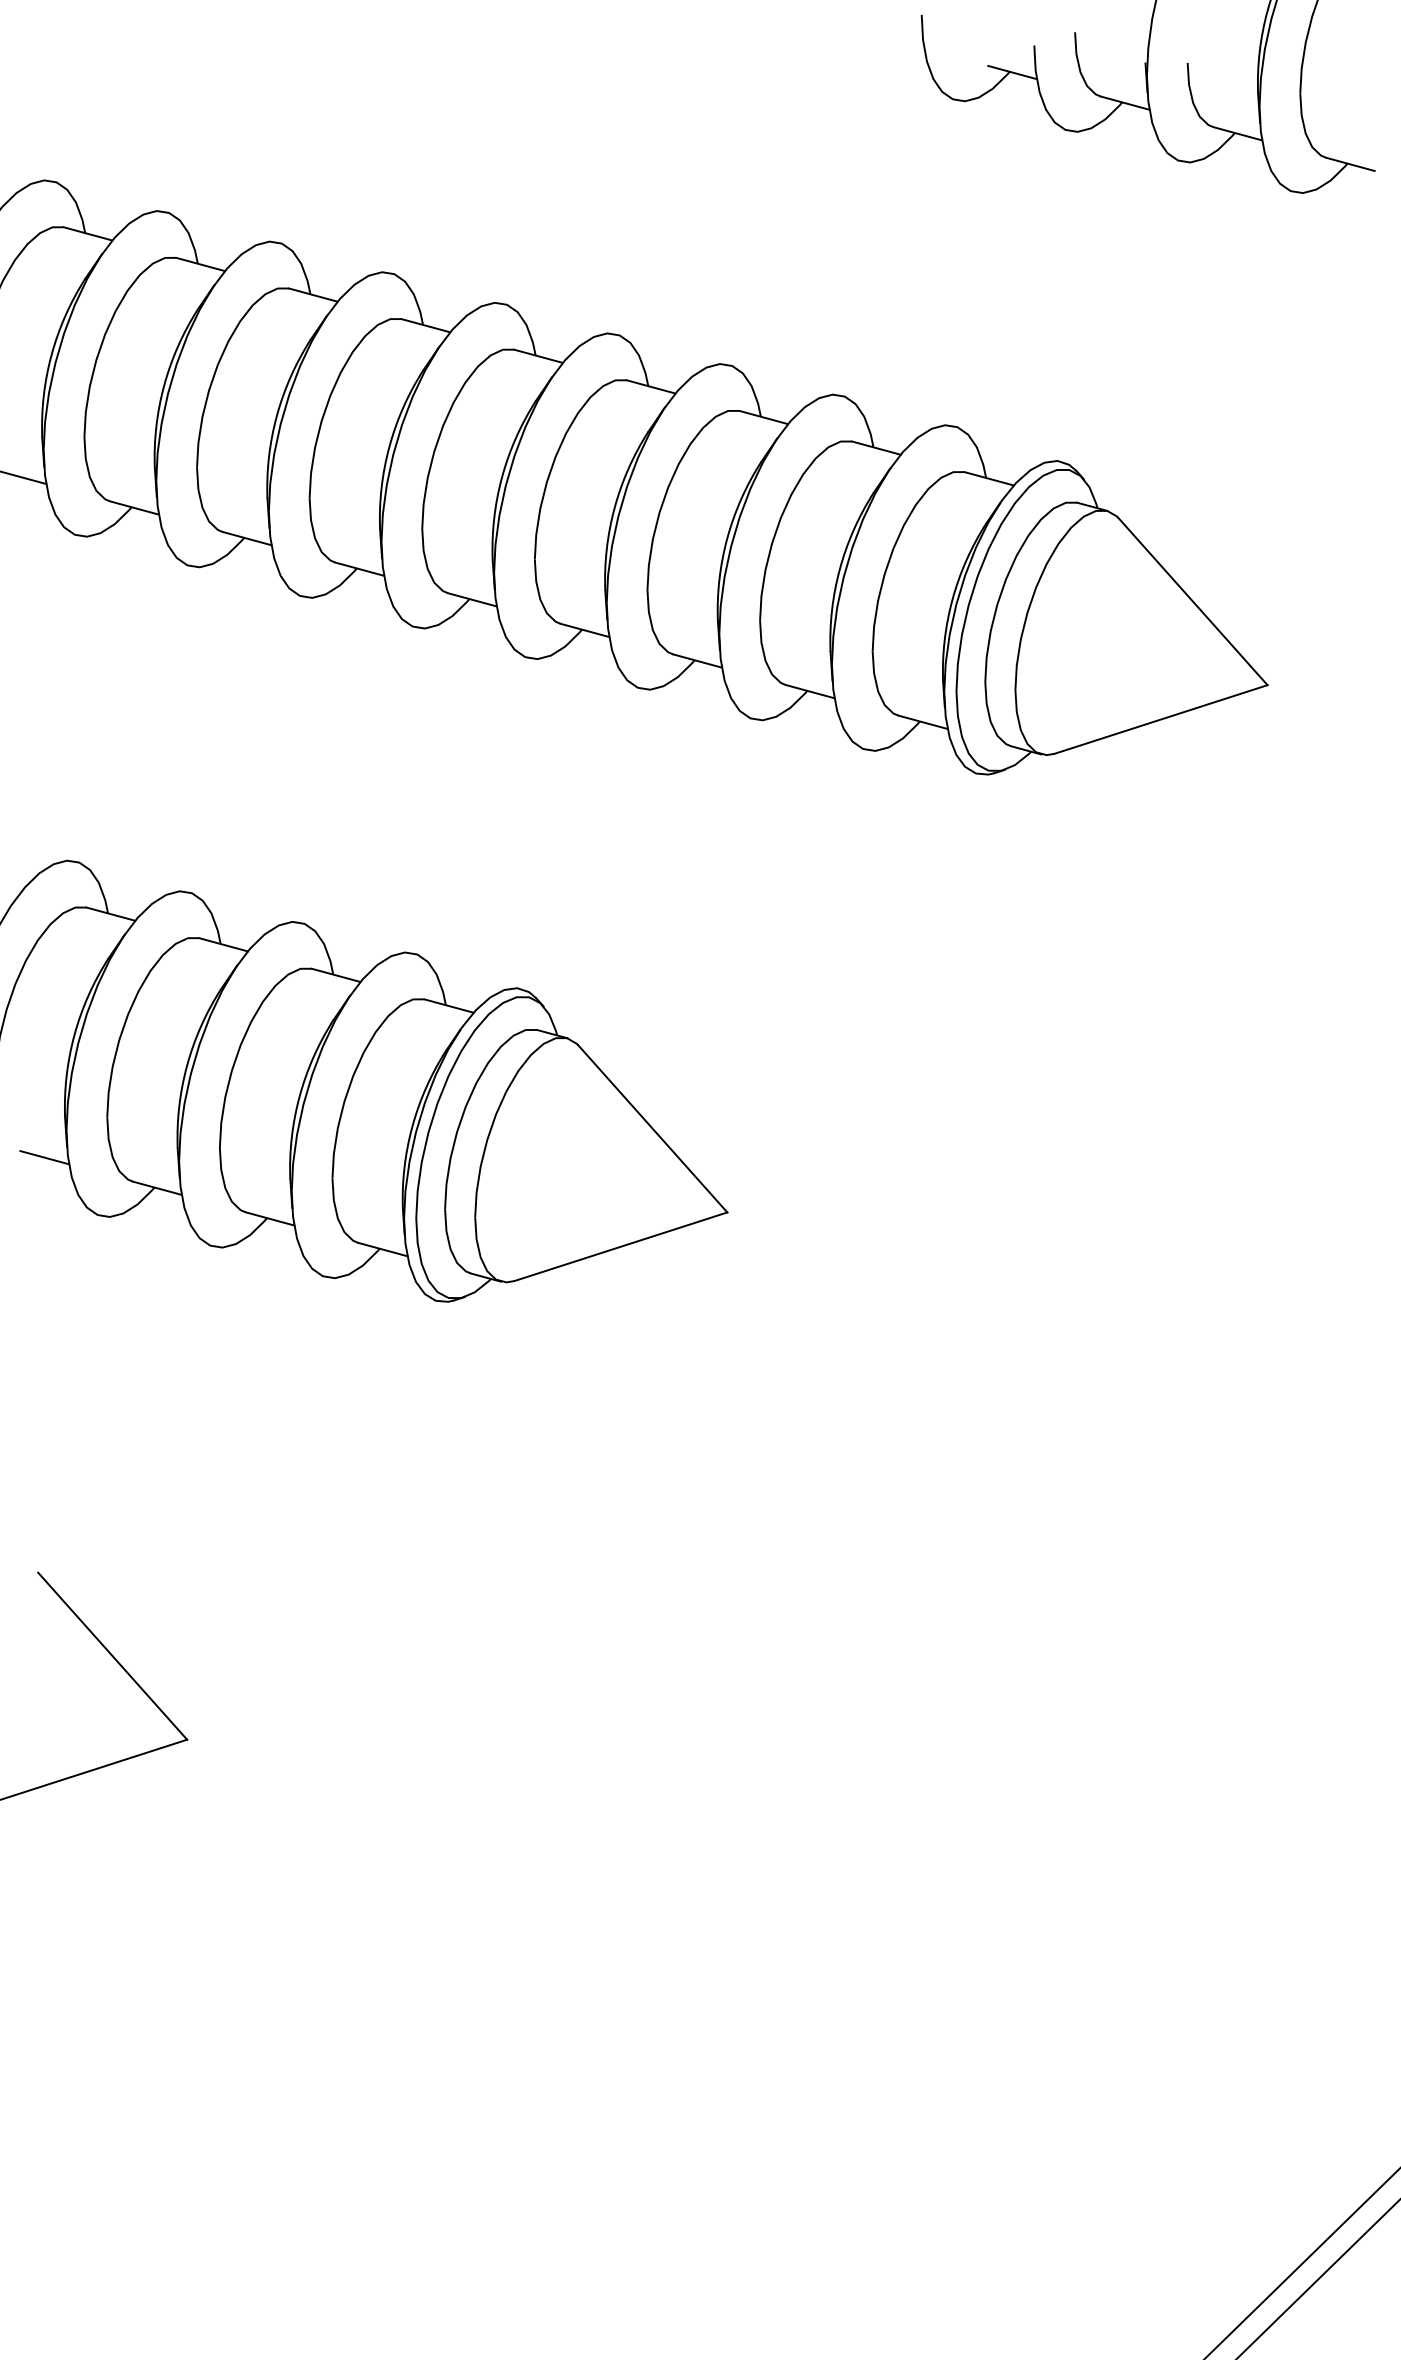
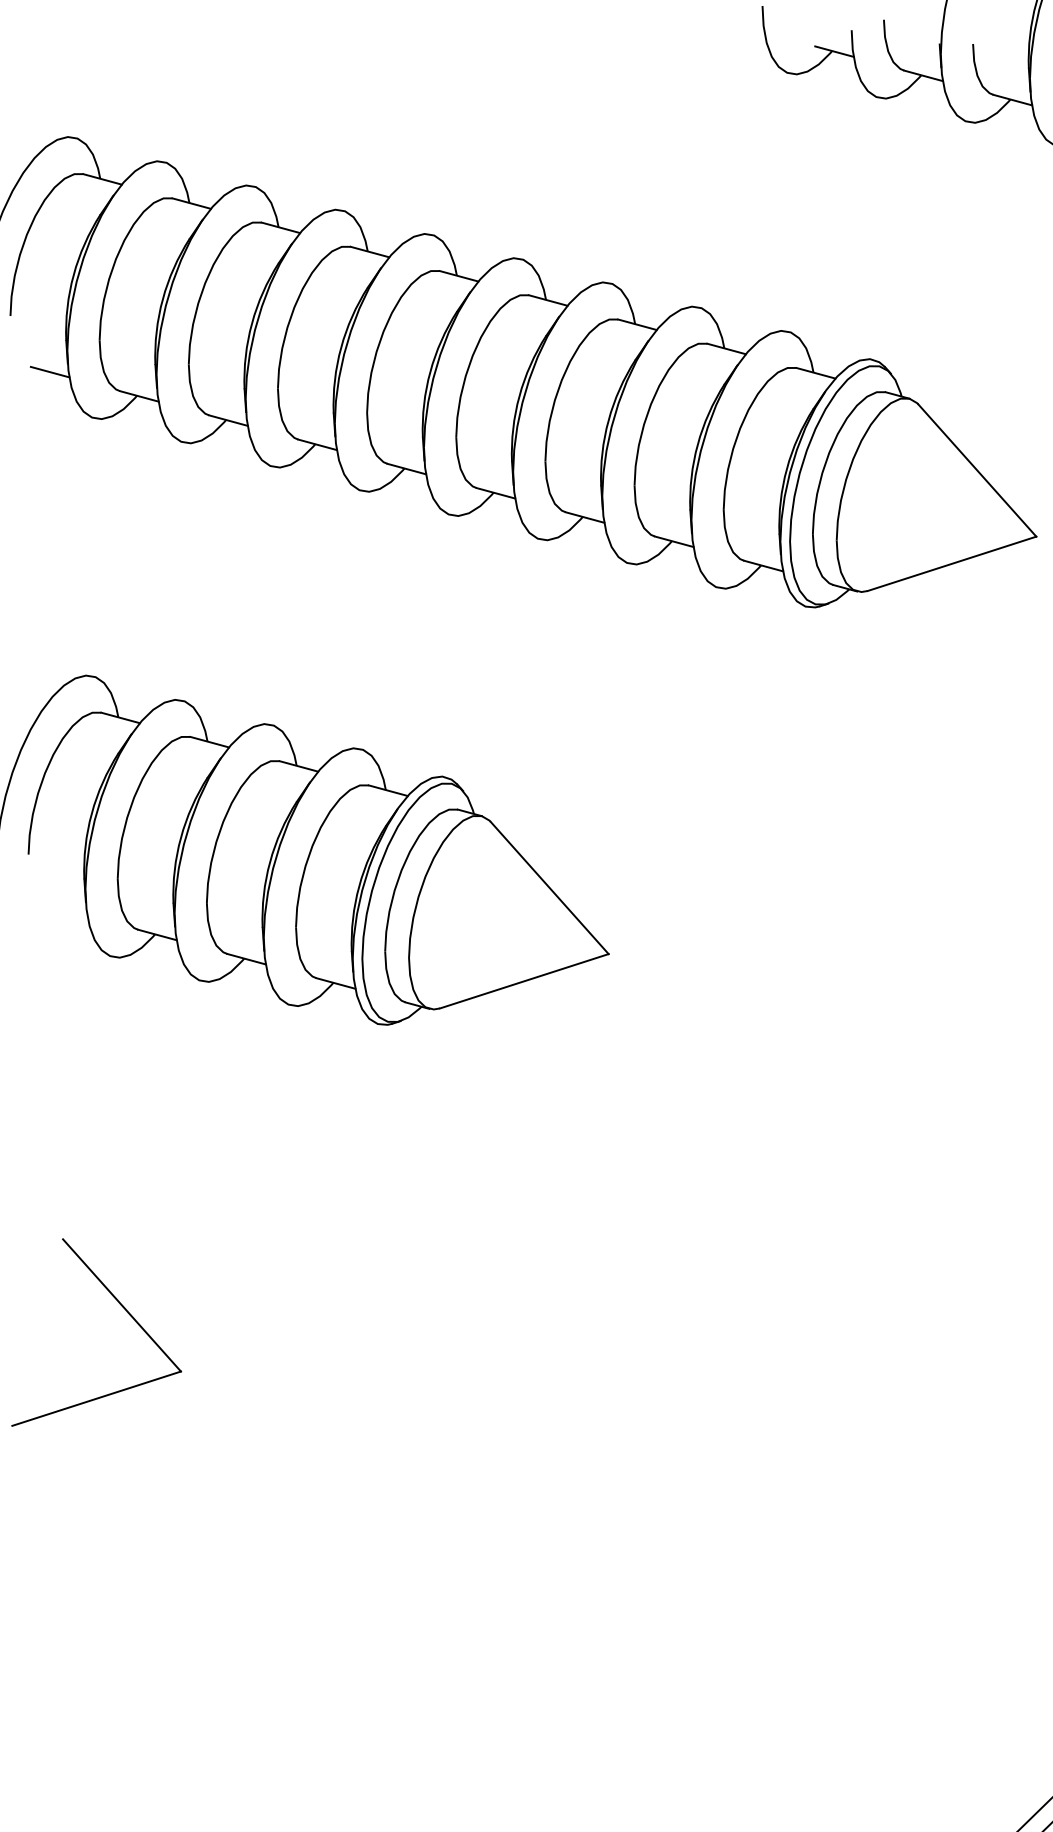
line: (44, 1157) -> (68, 910), removed

